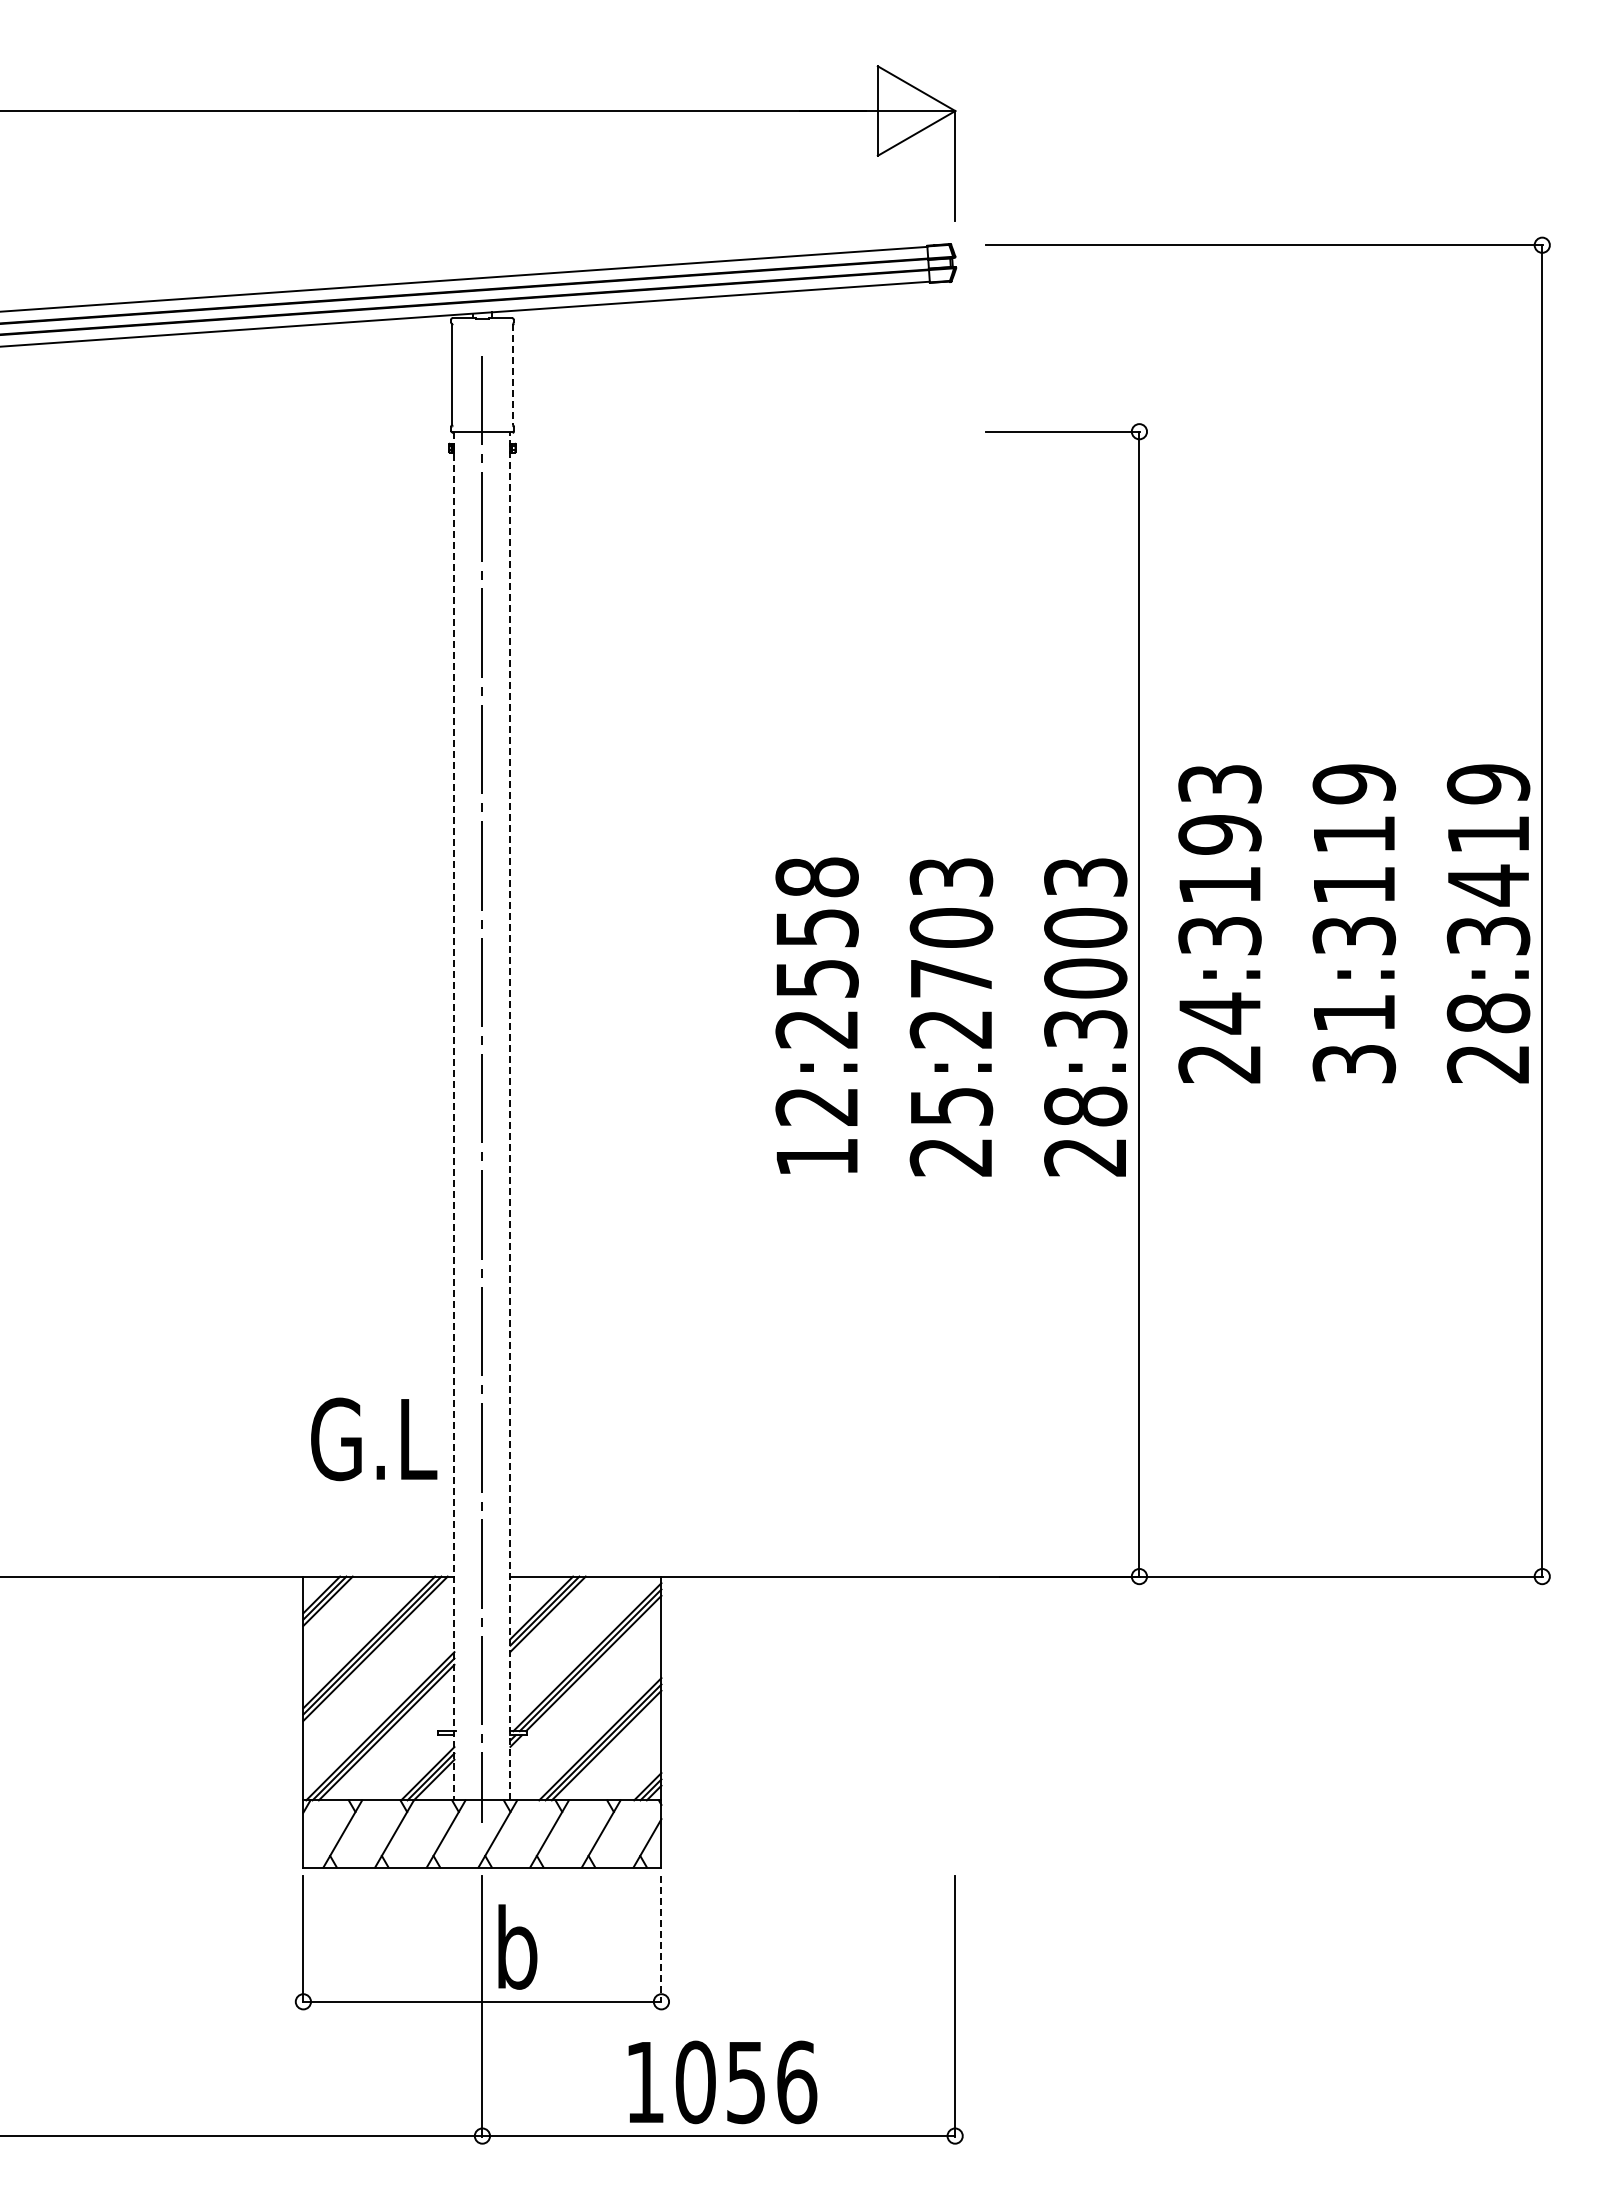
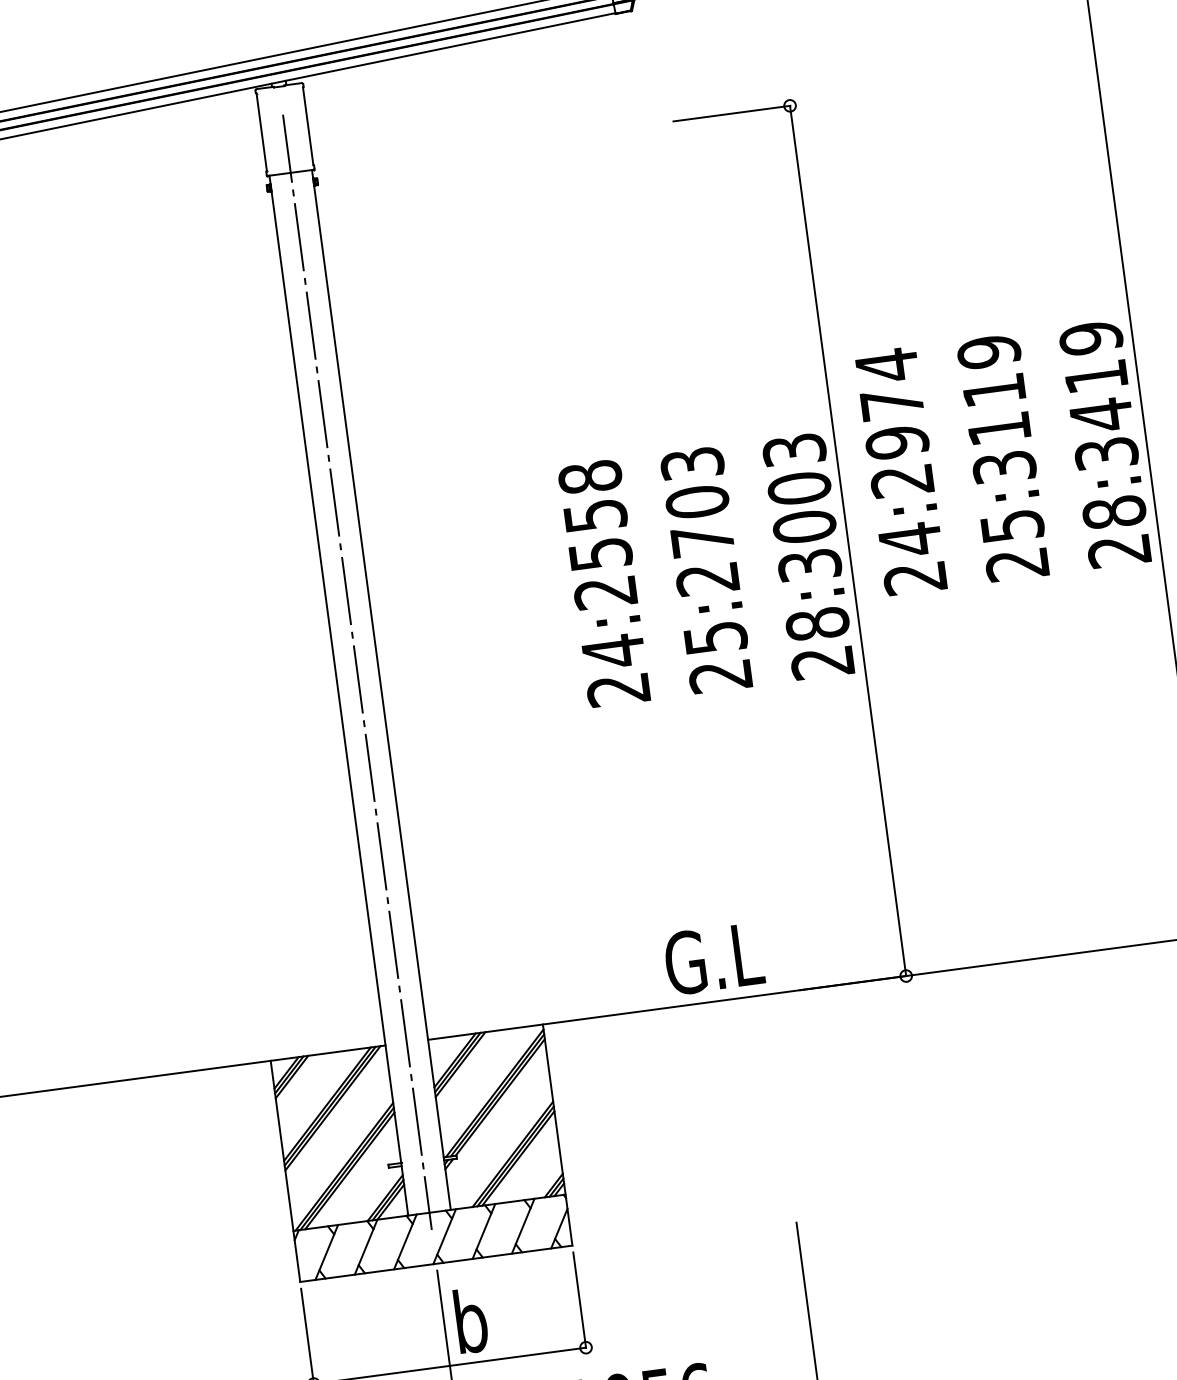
line: (513, 374) -> (308, 125), dashed -> solid
text: (1219, 859) -> (894, 422), 24:3193 -> 24:2974
text: (1354, 1039) -> (1015, 546), 31:3119 -> 25:3119
line: (510, 1115) -> (381, 689), dashed -> solid
line: (454, 1116) -> (338, 695), dashed -> solid
text: (816, 1130) -> (615, 669), 12:2558 -> 24:2558
text: (374, 1439) -> (714, 959), moved
line: (661, 1939) -> (579, 1300), dashed -> solid

